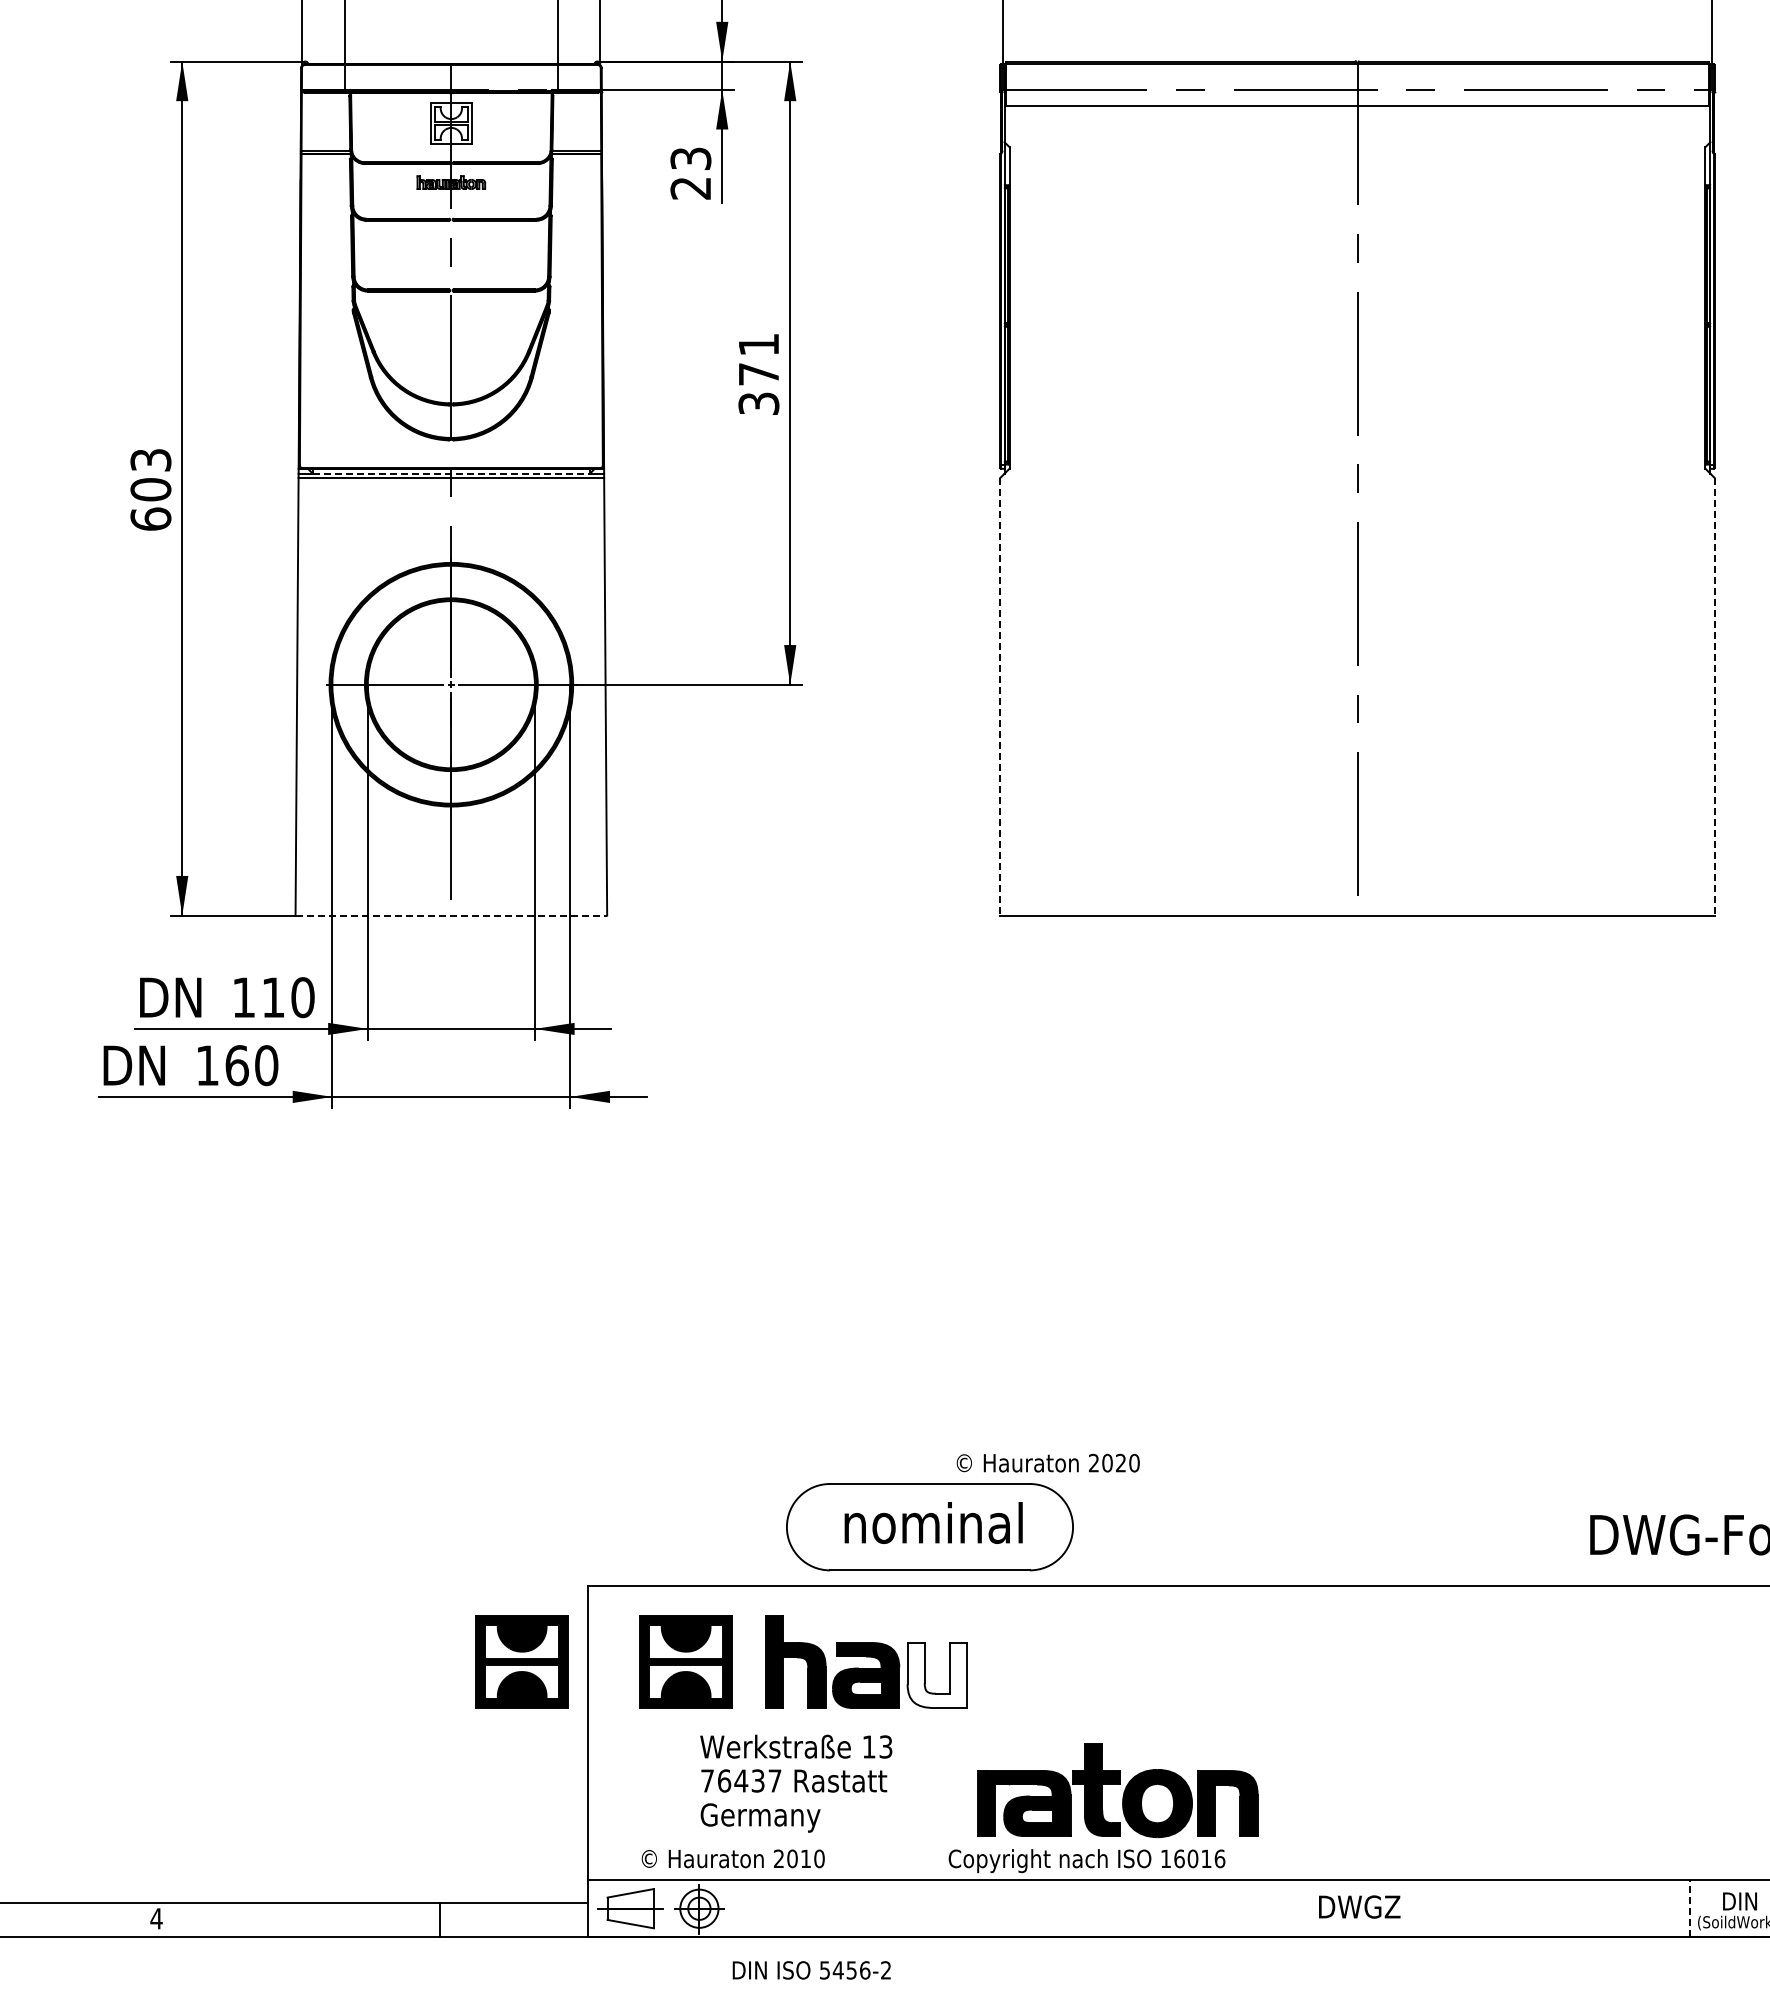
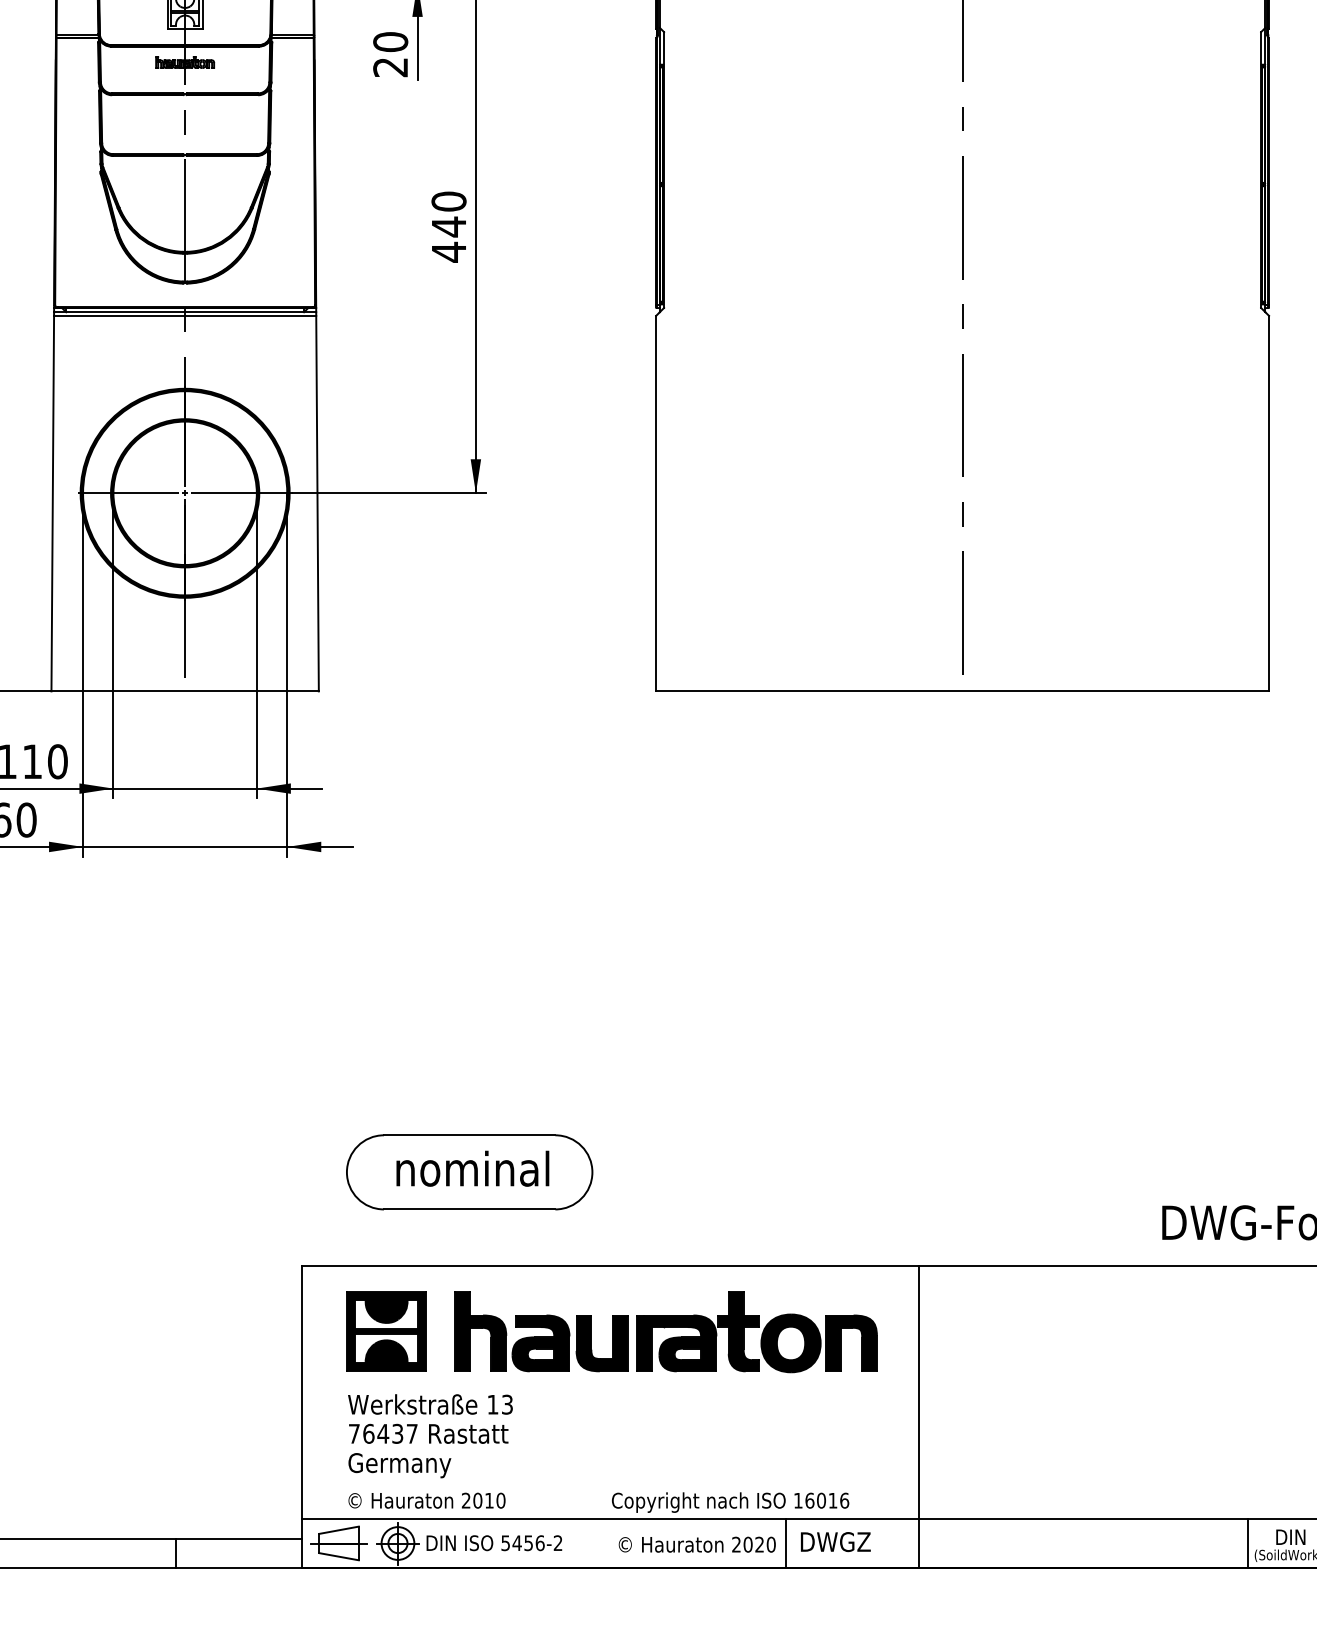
text: (690, 158) -> (390, 41), 23 -> 20
text: (758, 374) -> (448, 227), 371 -> 440
line: (451, 473) -> (185, 312), dashed -> solid
line: (1000, 696) -> (656, 503), dashed -> solid
line: (1714, 696) -> (1268, 503), dashed -> solid
line: (451, 915) -> (185, 691), dashed -> solid
text: (1047, 1462) -> (696, 1544), moved
part: (929, 1527) -> (469, 1172), moved
part: (521, 1661) -> (245, 1331), removed
fill: (937, 1675) -> (602, 1343), added
line: (1307, 1761) -> (919, 1417), added
text: (796, 1783) -> (430, 1436), moved
part: (1117, 1790) -> (756, 1332), moved
text: (1359, 1906) -> (835, 1541), moved
line: (1151, 1908) -> (785, 1543), added
line: (1689, 1908) -> (1247, 1543), dashed -> solid
text: (811, 1970) -> (494, 1543), moved

